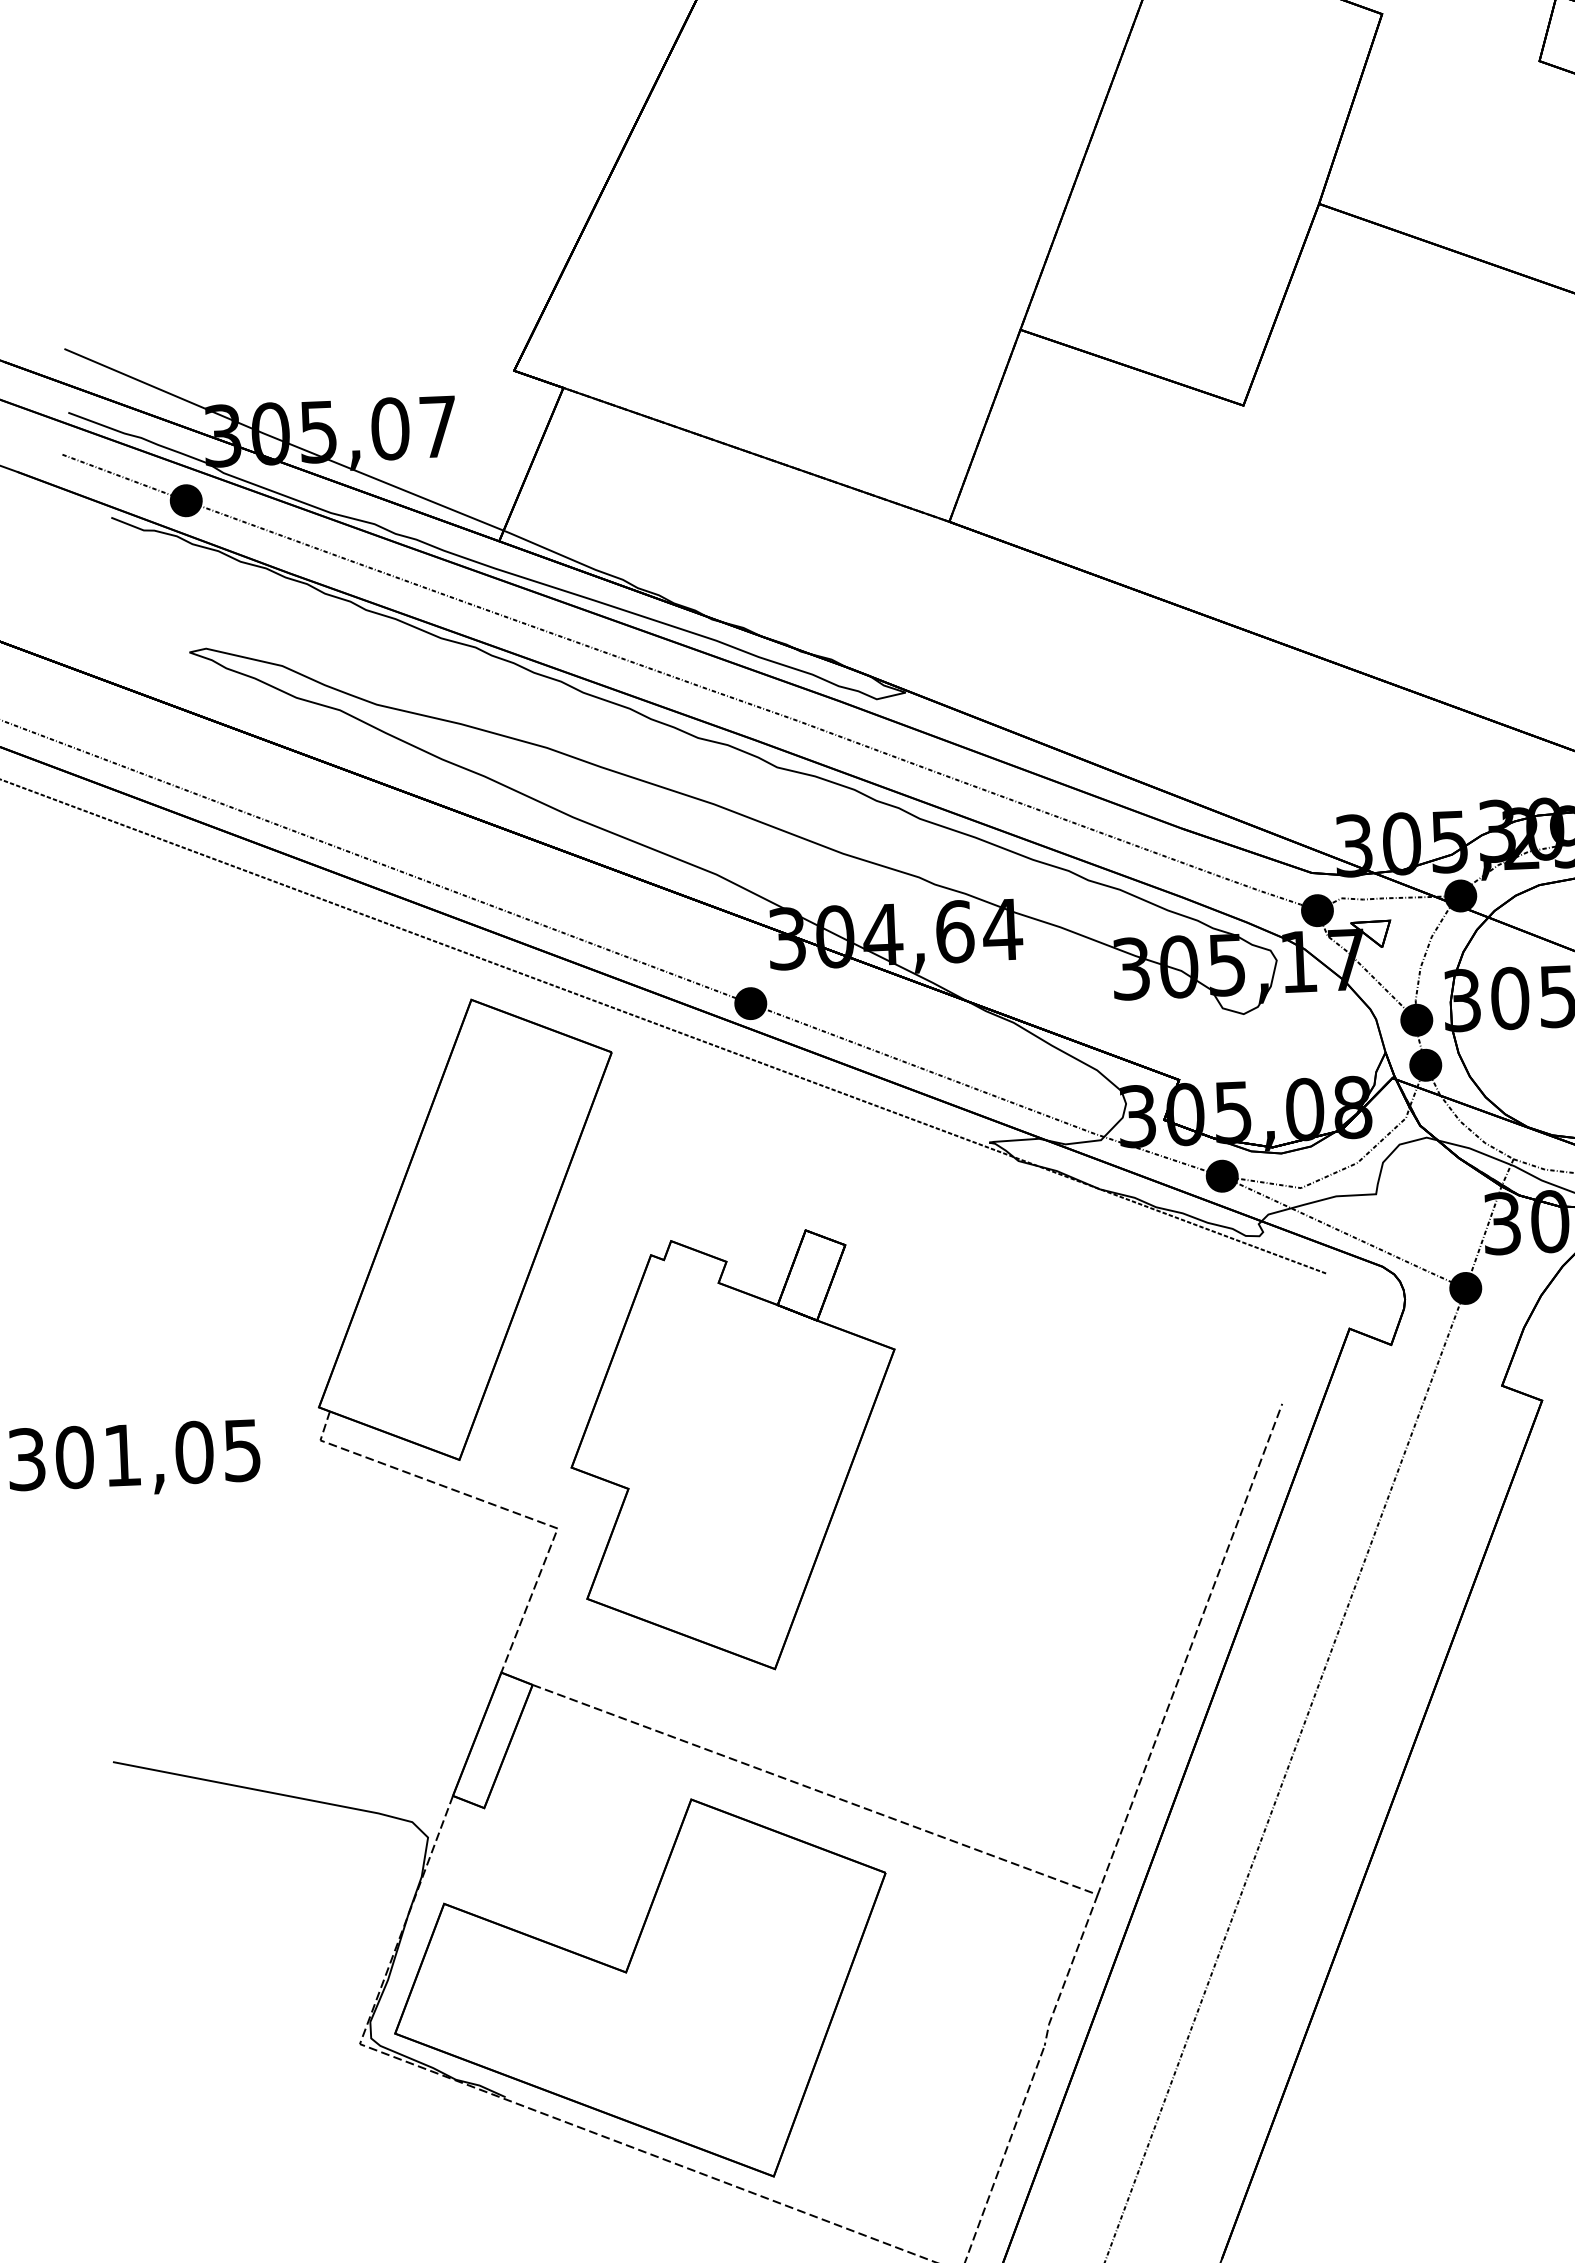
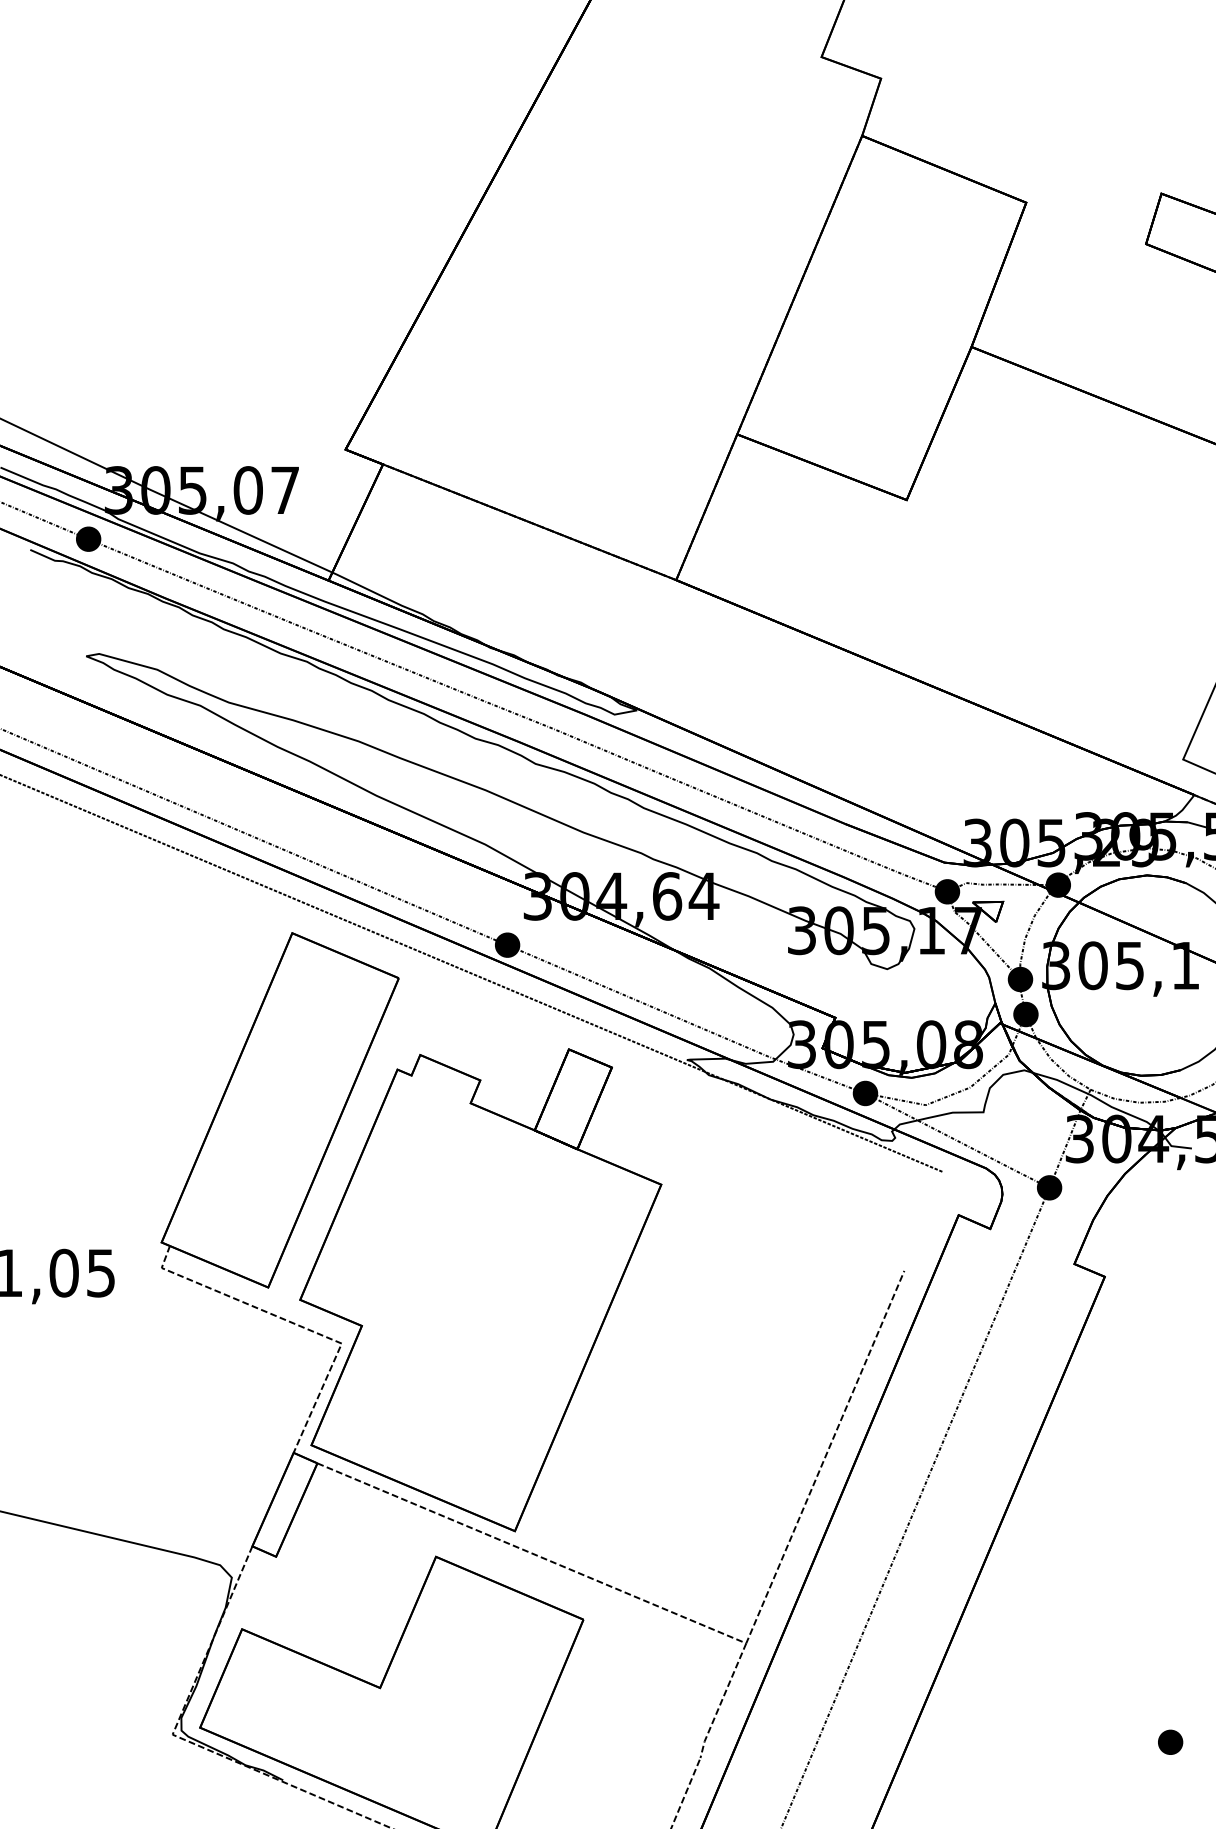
part: (734, 1452) -> (480, 1290), size x1.43

